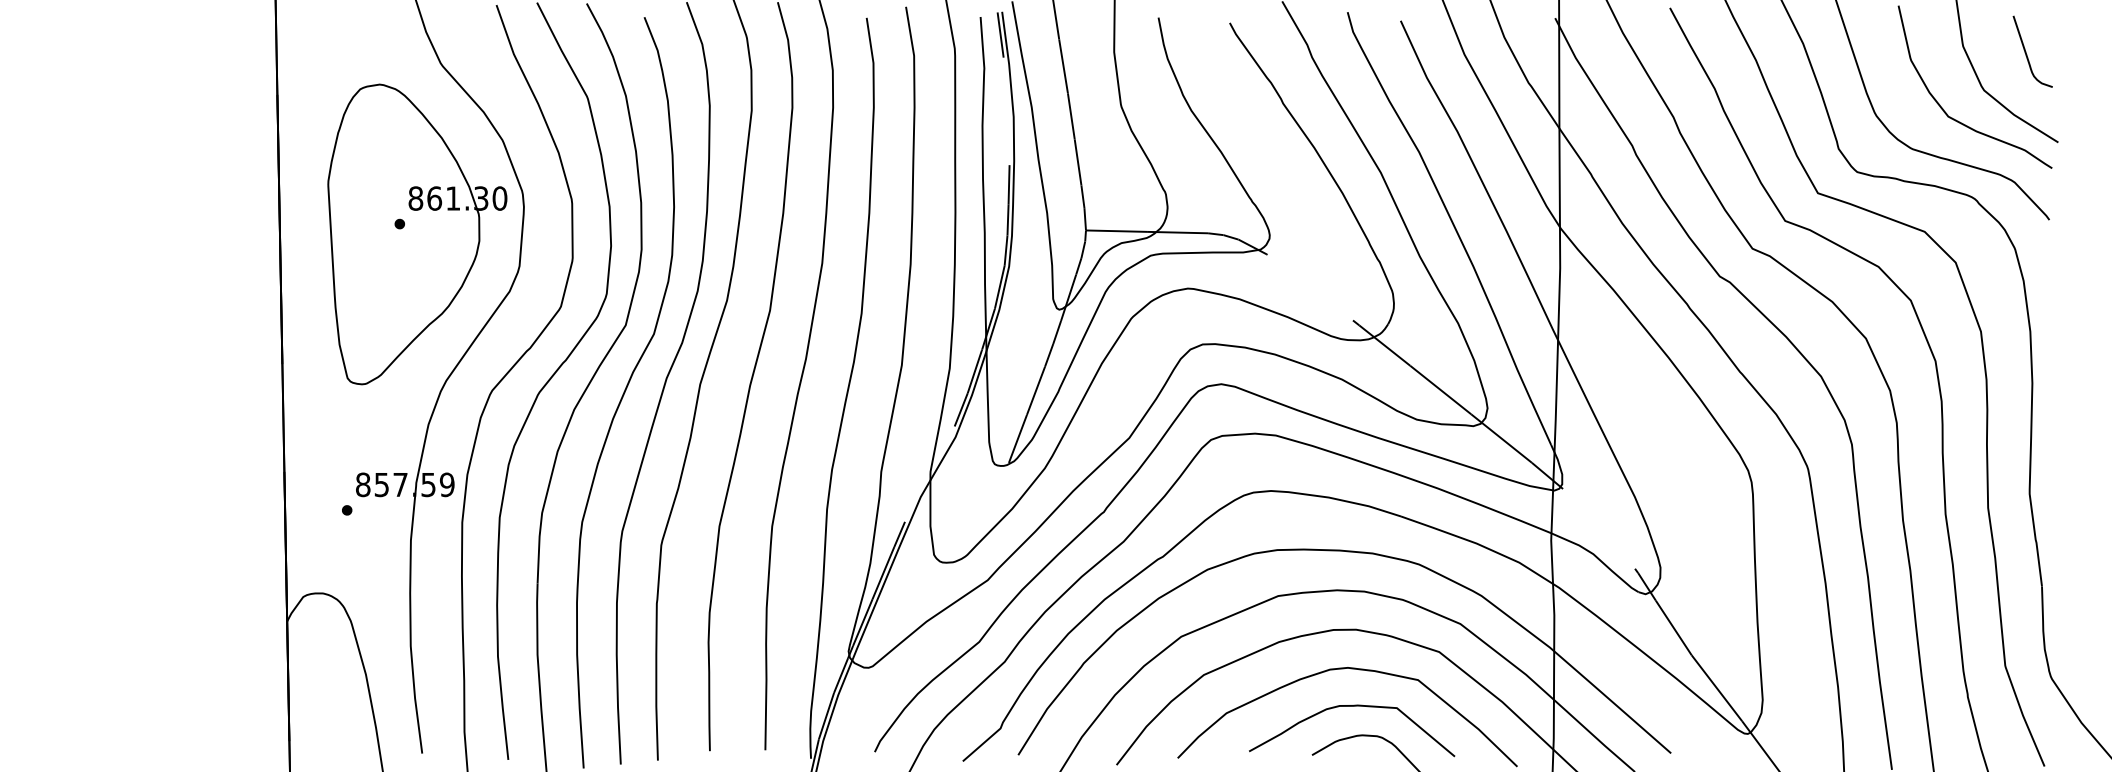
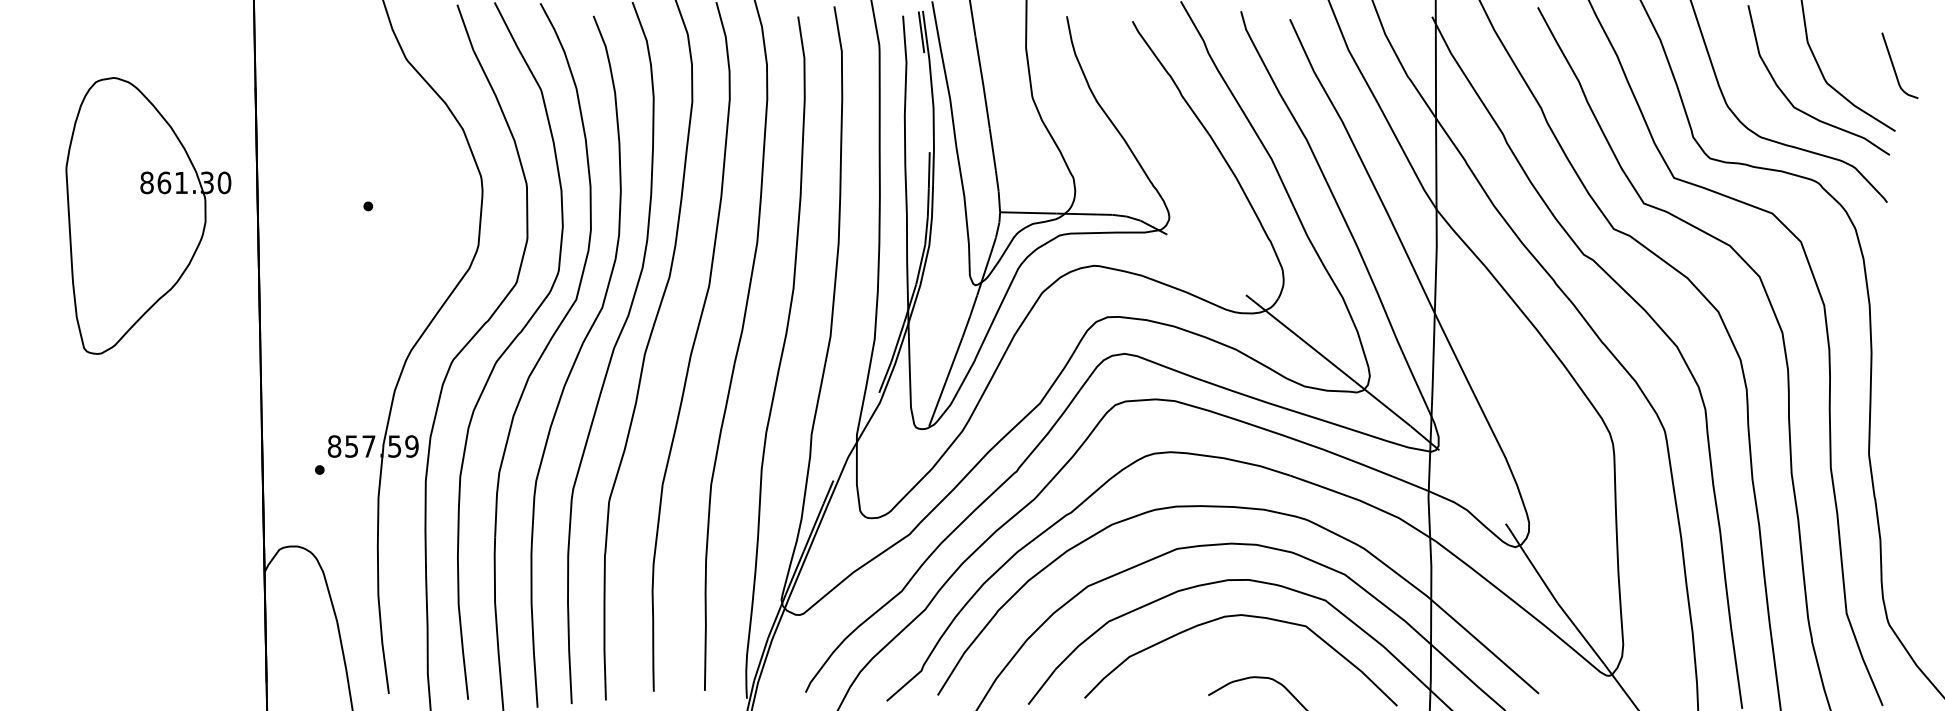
curve: (2026, 52) -> (1894, 66), moved
part: (417, 233) -> (148, 215), moved
curve: (1352, 706) -> (1245, 650), removed

